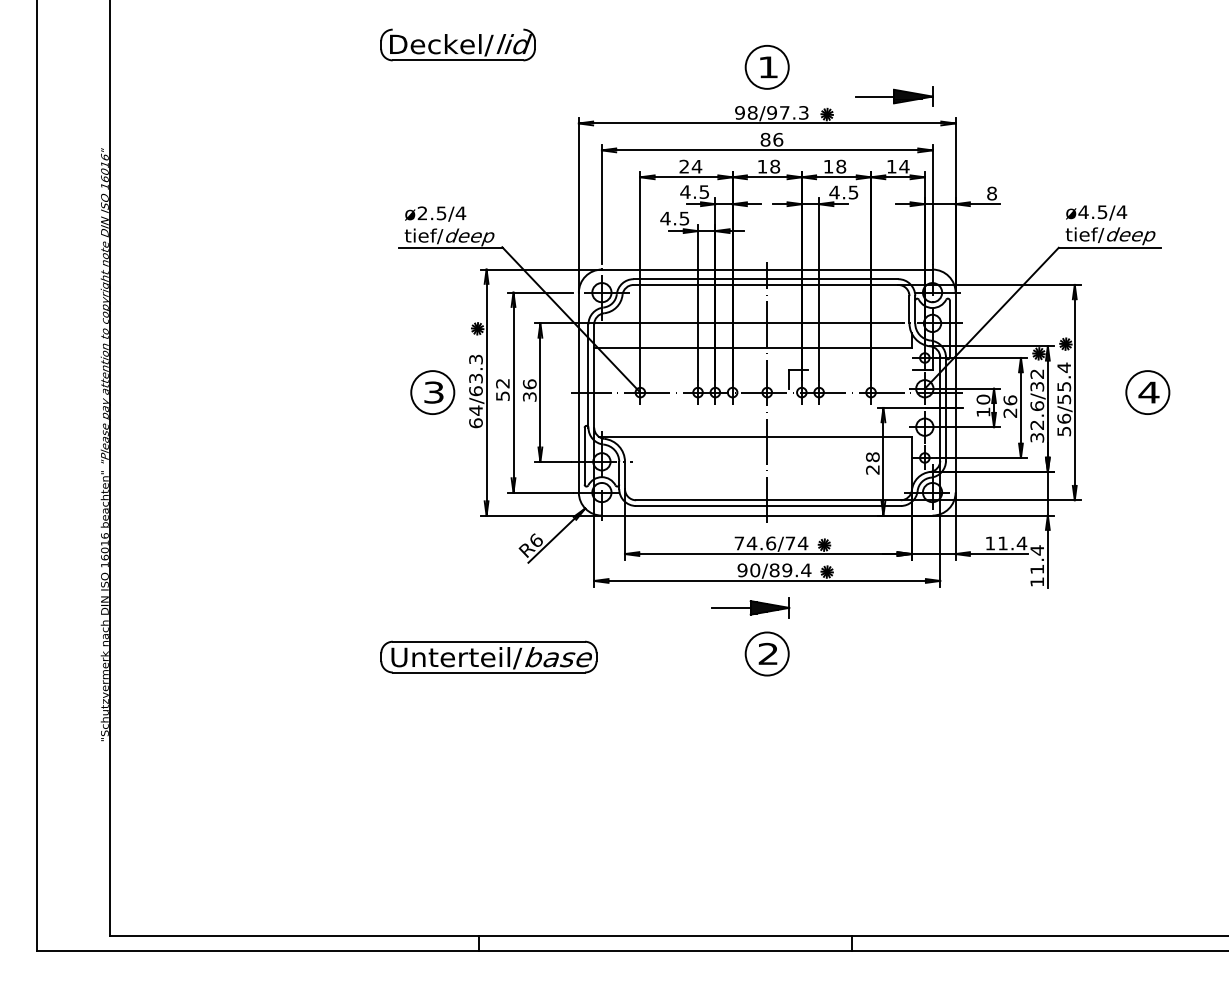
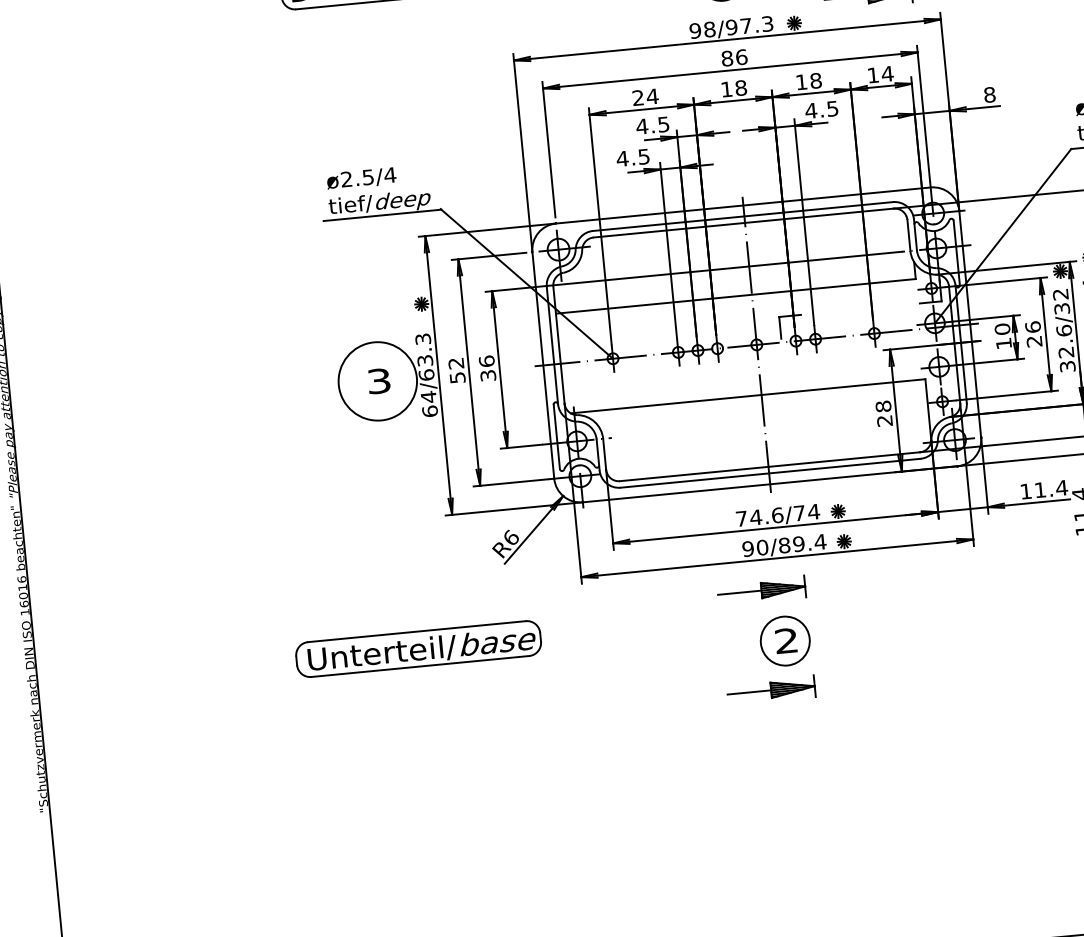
circle: (432, 392) -> (377, 381), size x1.6
part: (488, 656) -> (418, 648), moved
part: (750, 695) -> (770, 689), added

